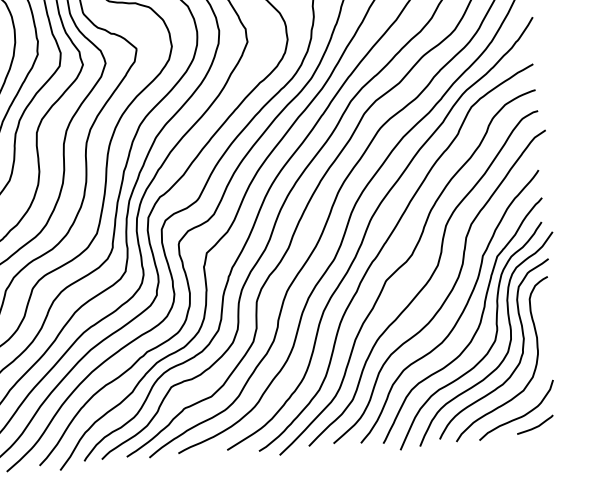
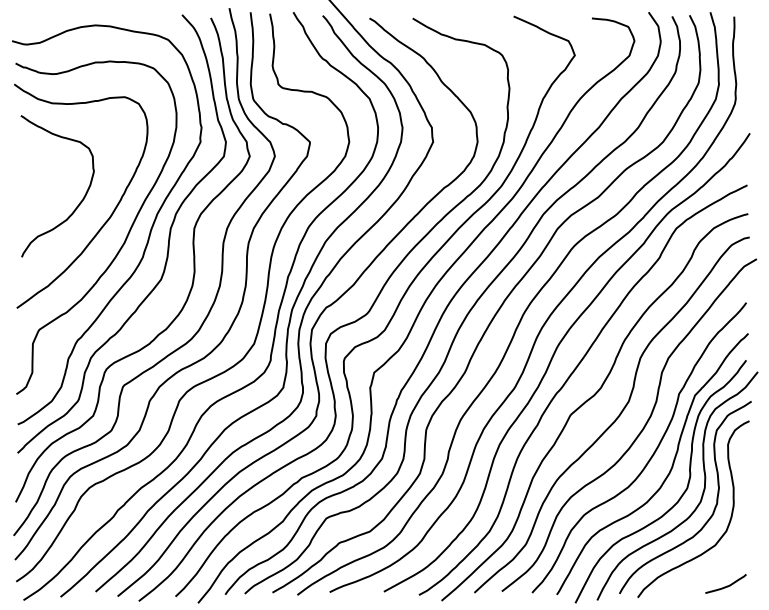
curve: (520, 416) -> (710, 573), removed

